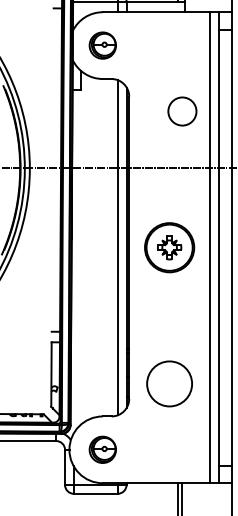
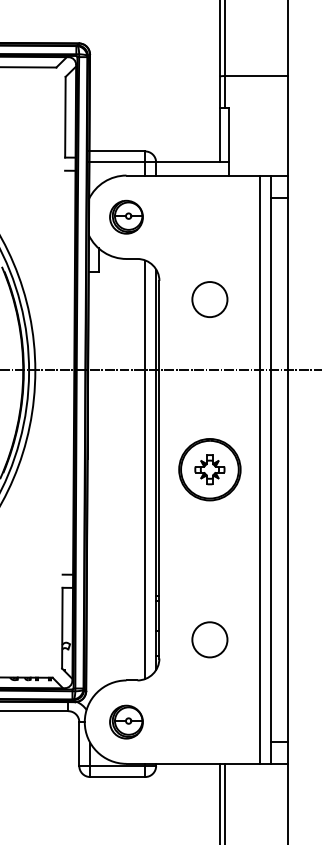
circle: (182, 111) -> (209, 299), moved
circle: (169, 383) -> (209, 639), size x0.62

